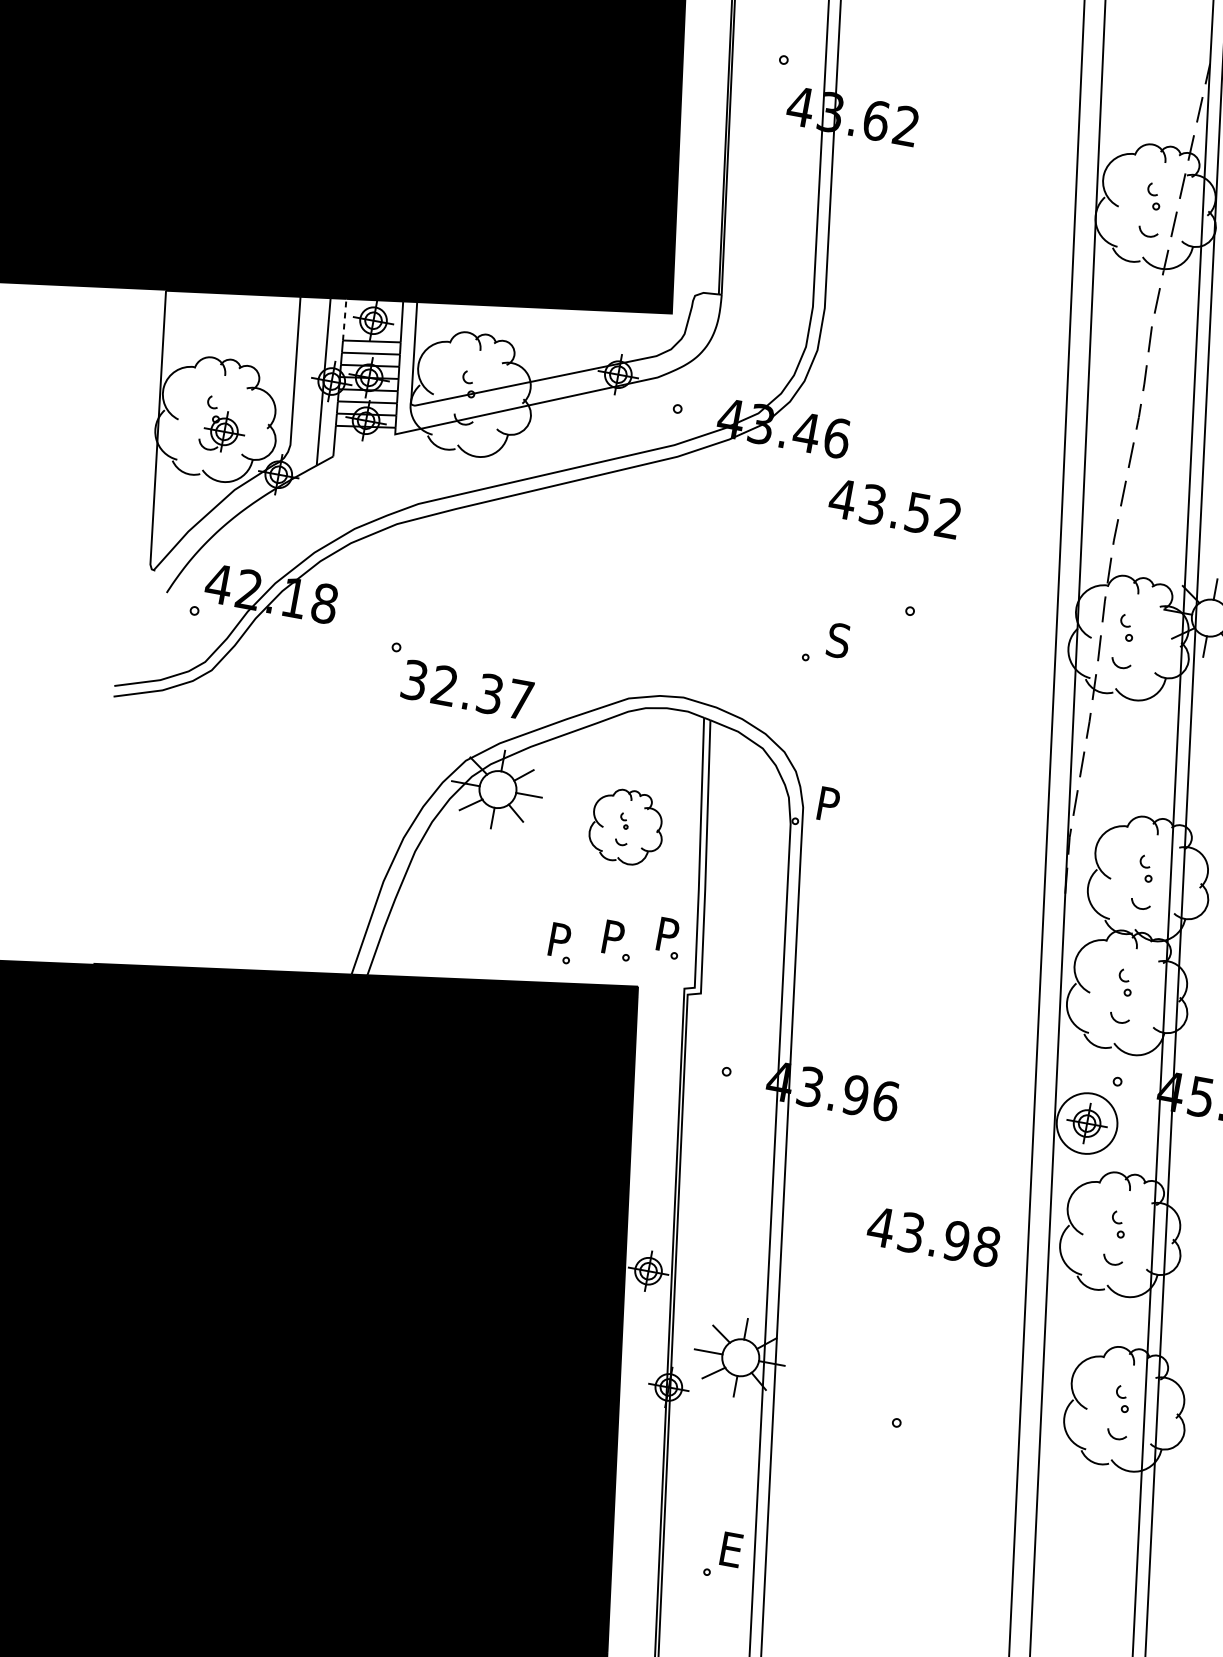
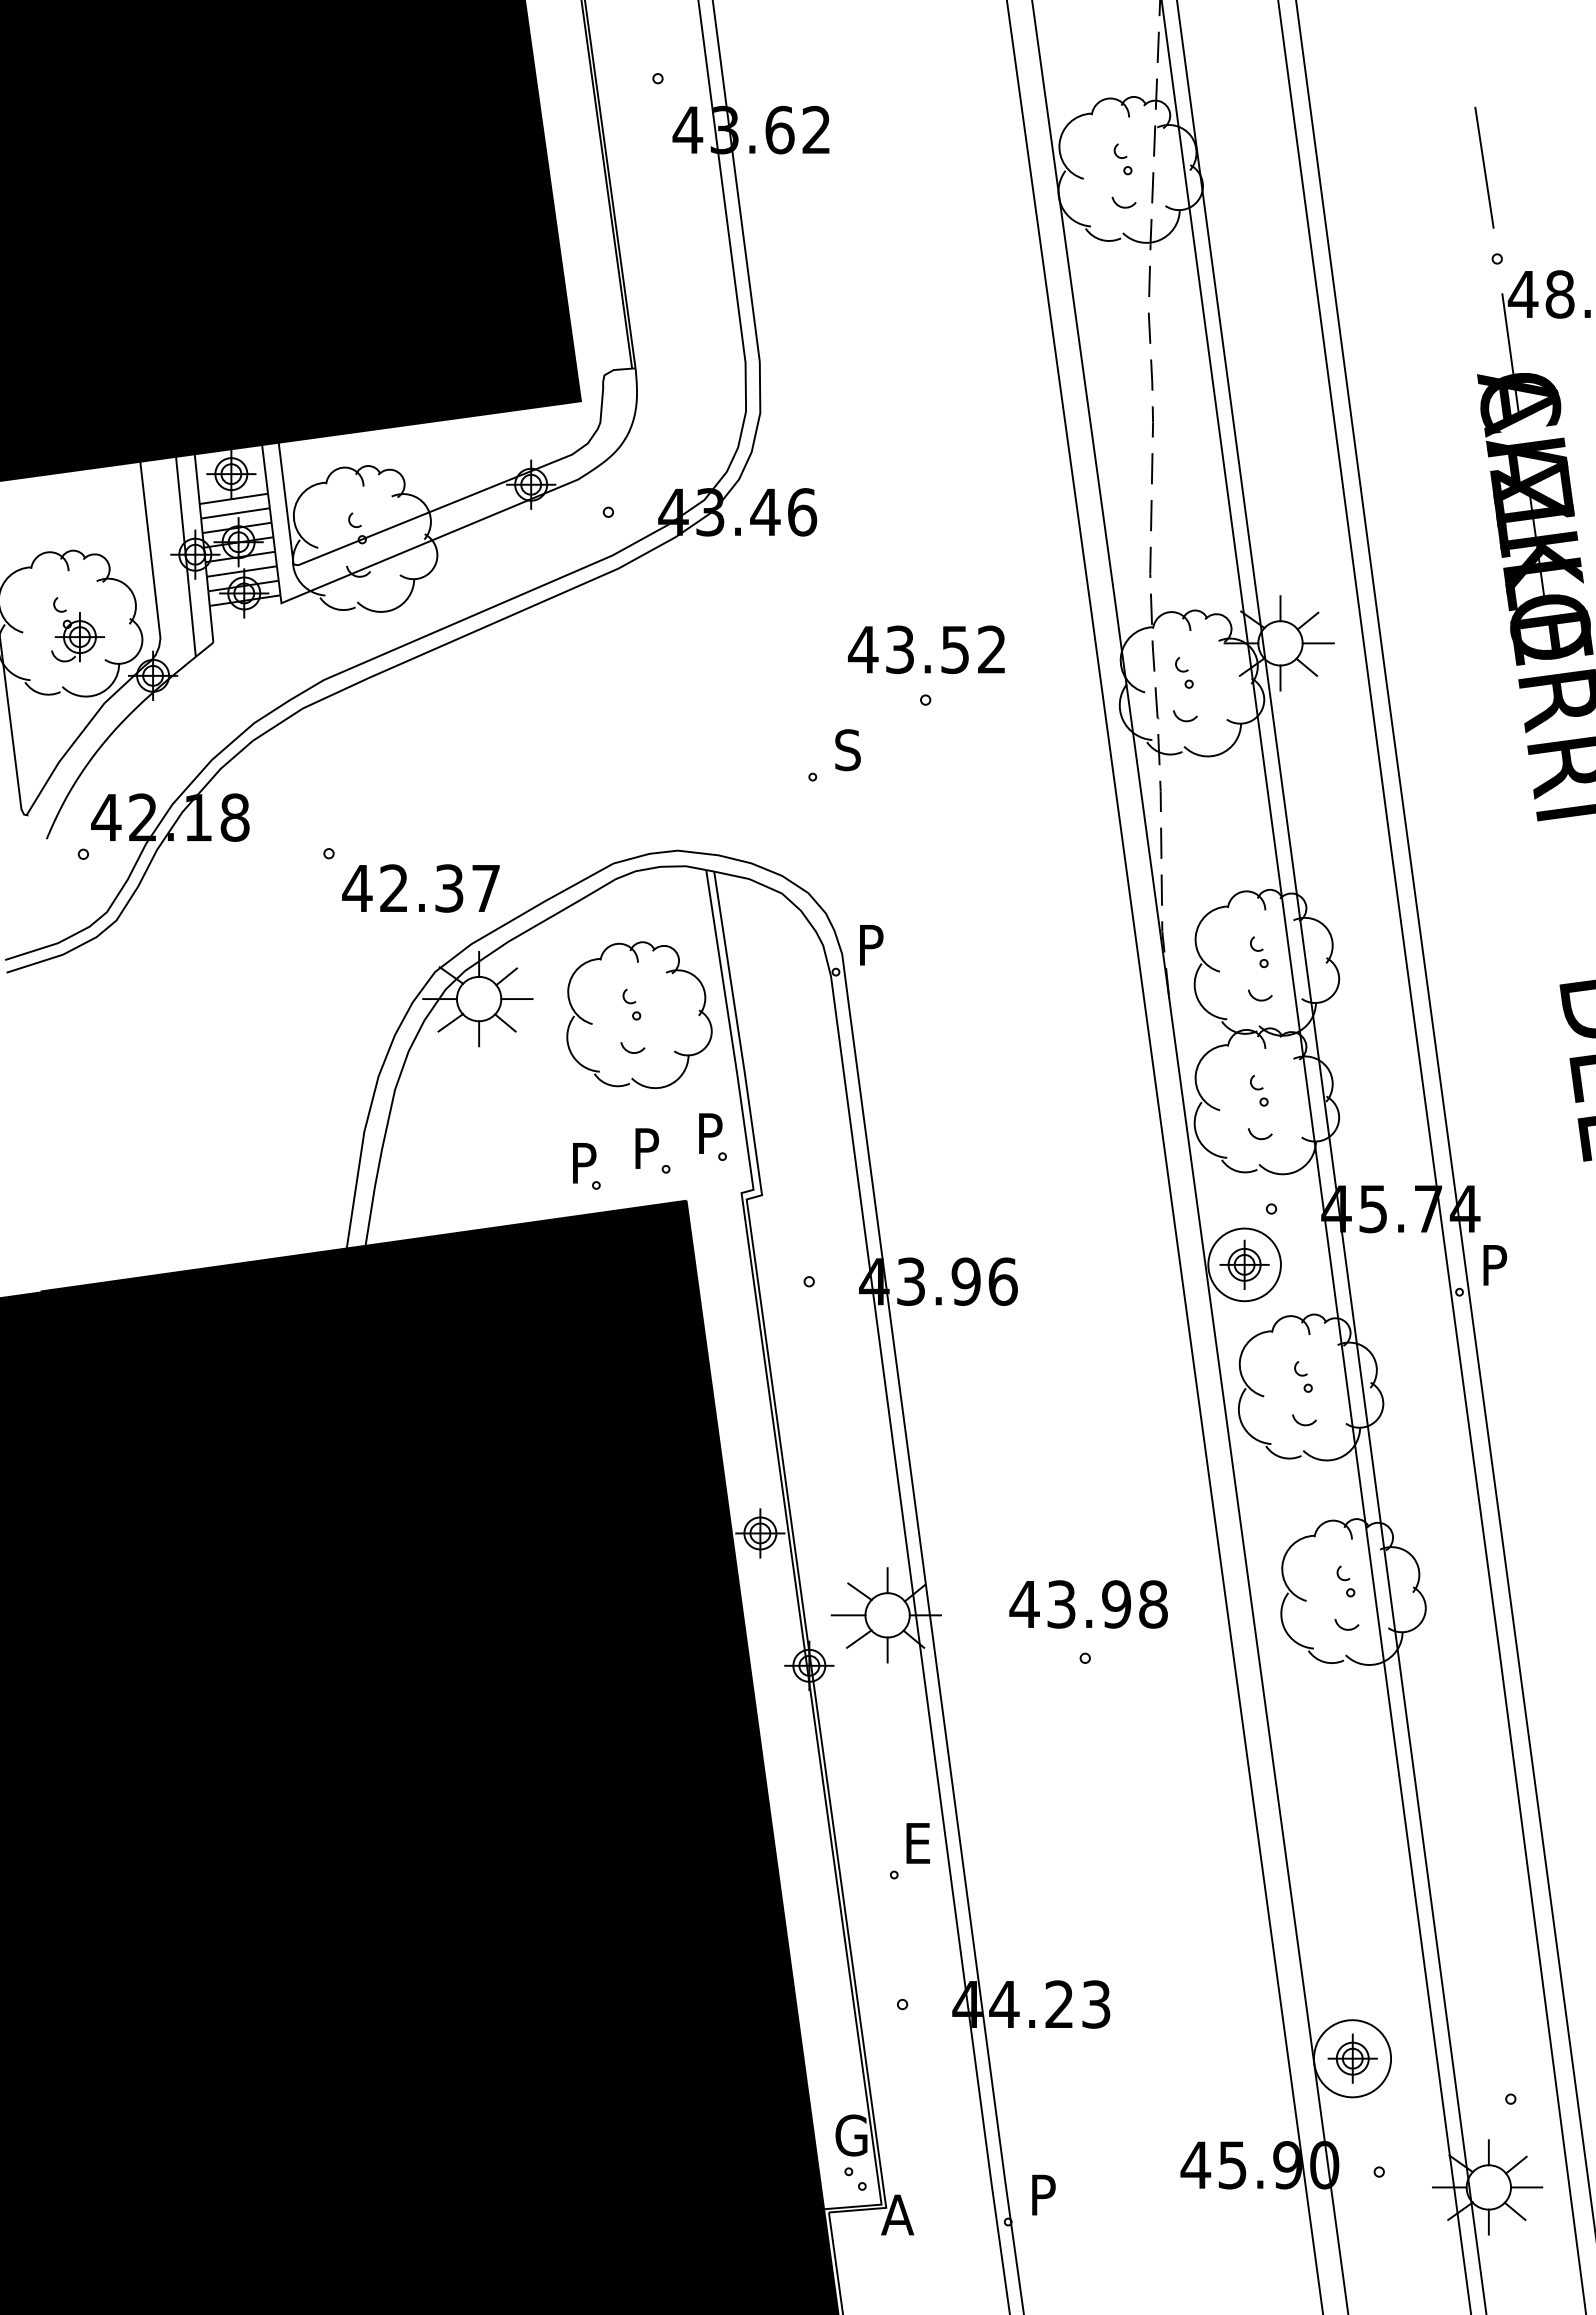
line: (344, 320) -> (197, 479), dashed -> solid
text: (894, 508) -> (926, 649), moved
text: (414, 680) -> (357, 888), 32.37 -> 42.37
part: (627, 826) -> (639, 1014), size x1.67
text: (933, 1236) -> (1088, 1604), moved

